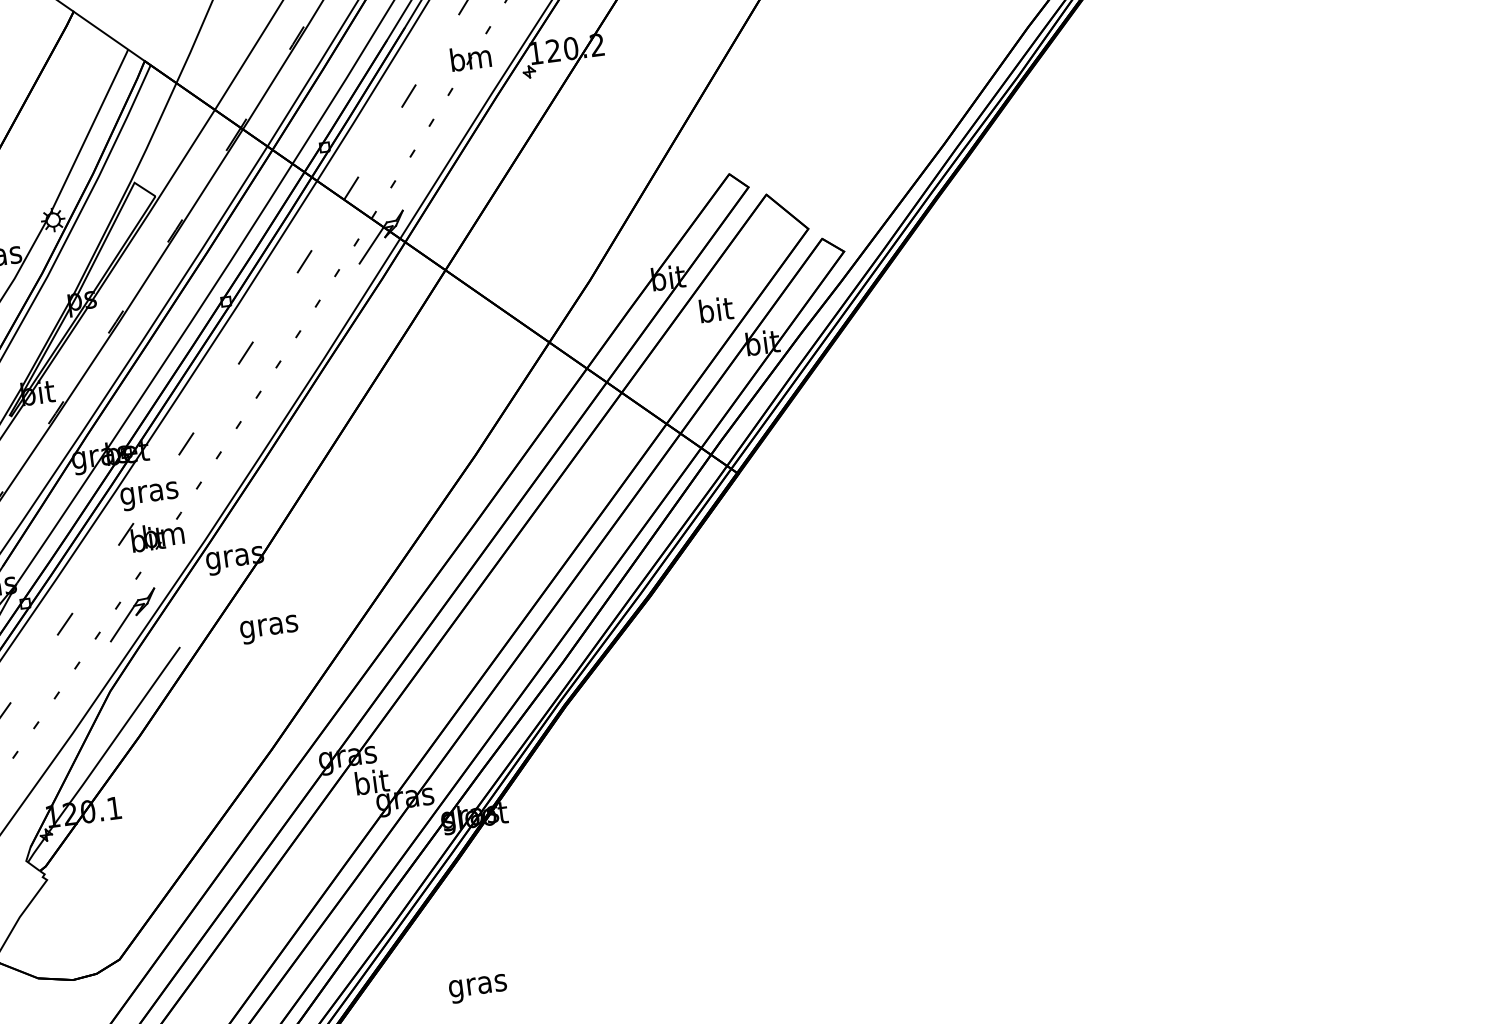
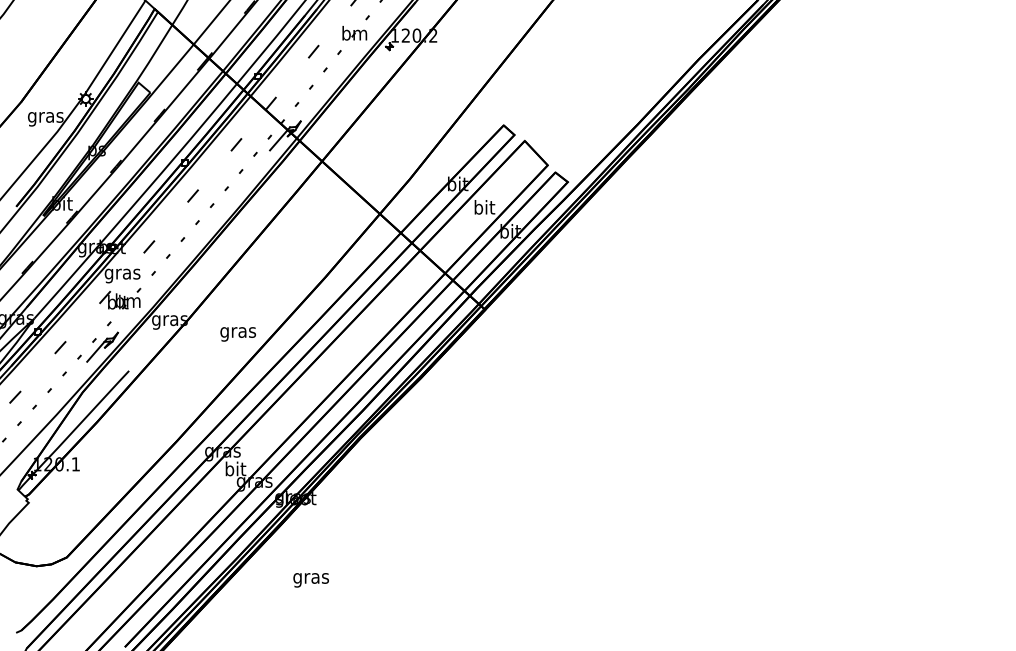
text: (268, 629) -> (237, 334), moved
text: (477, 989) -> (310, 580), moved

